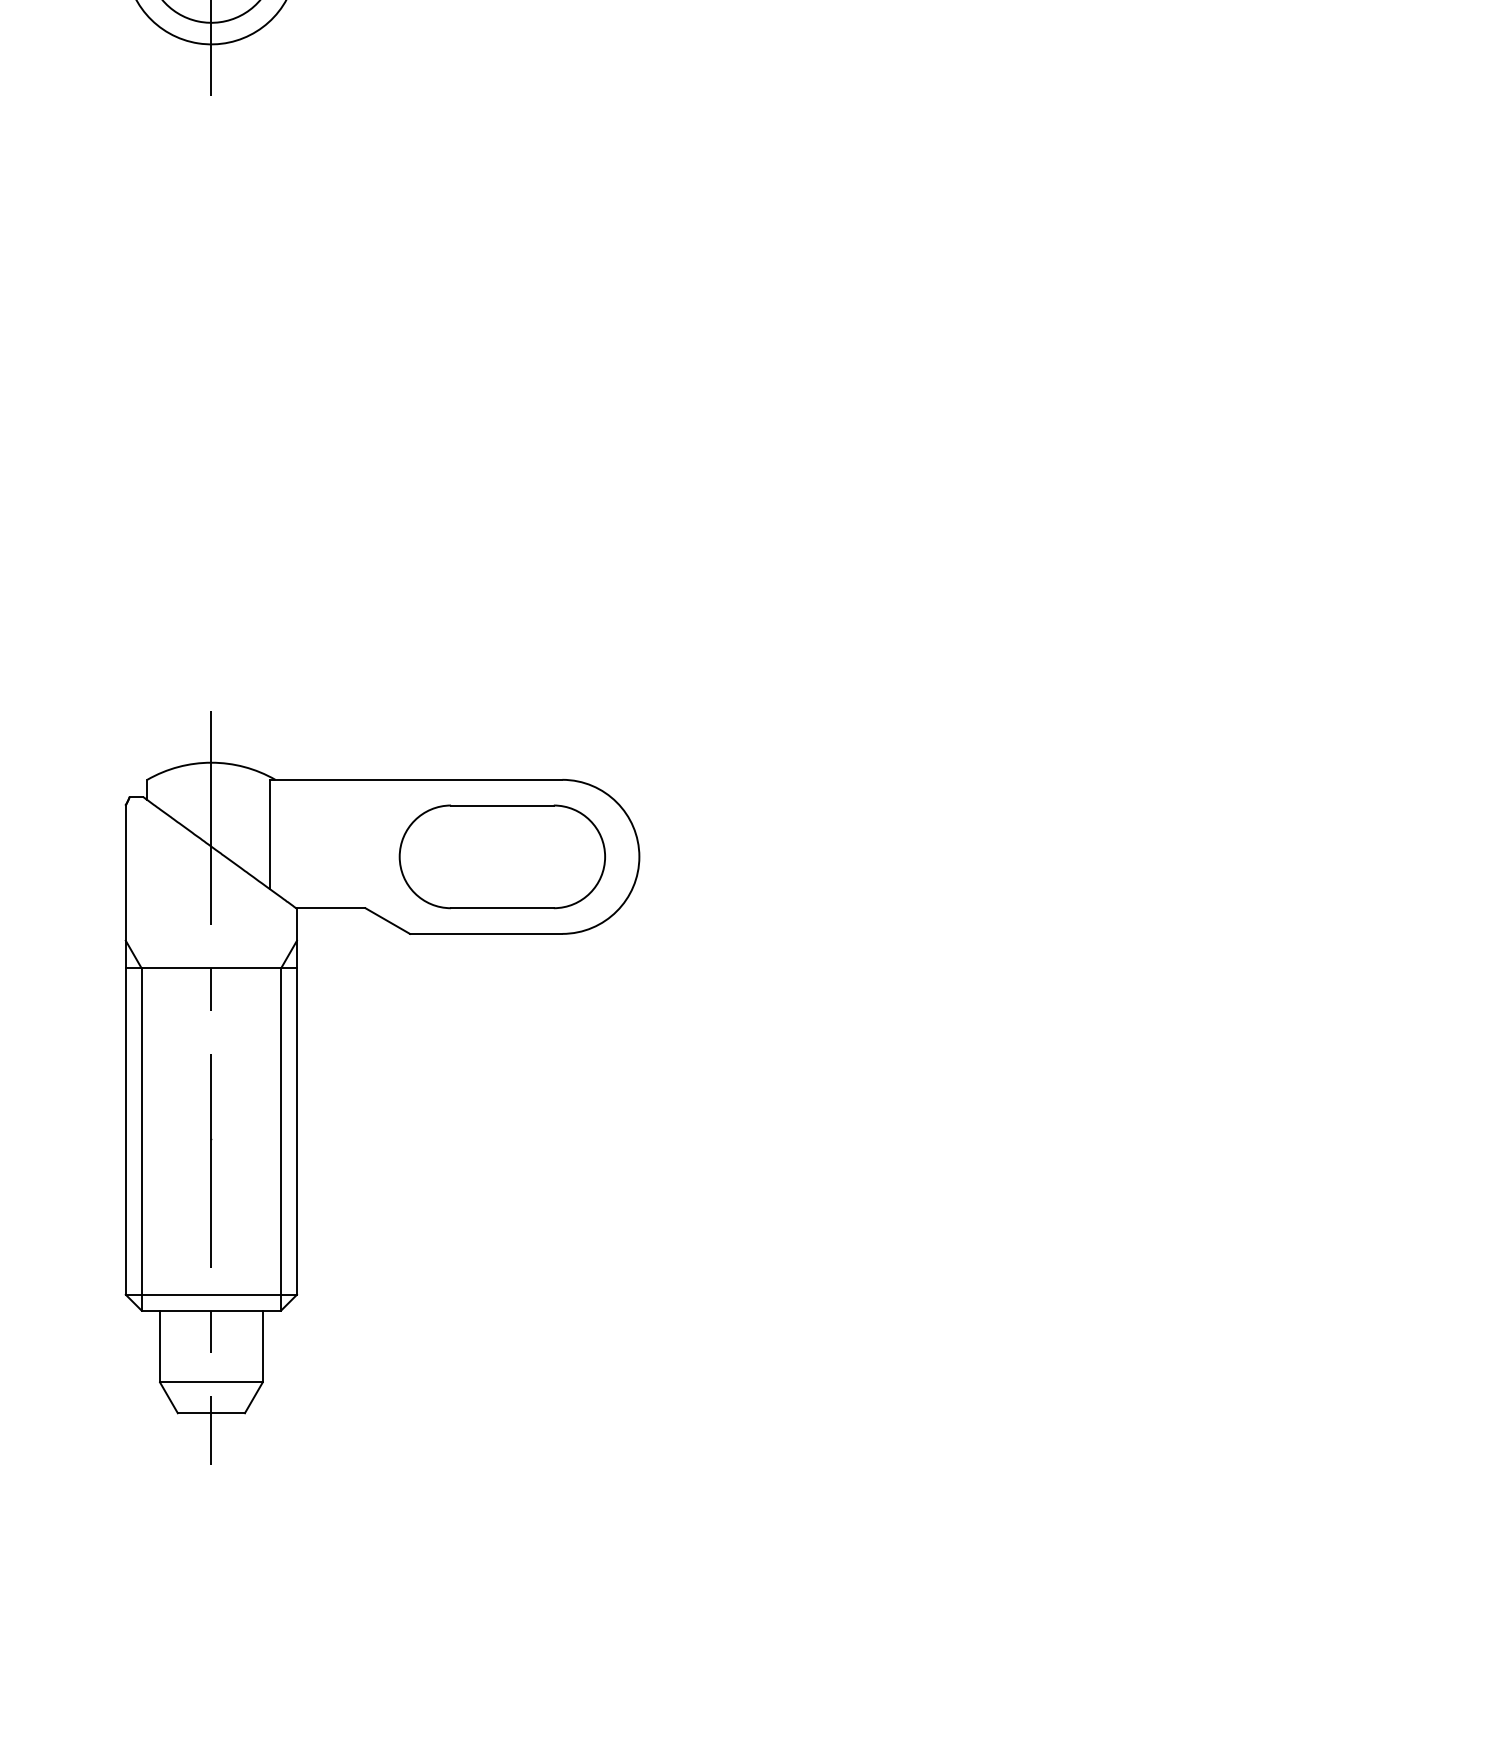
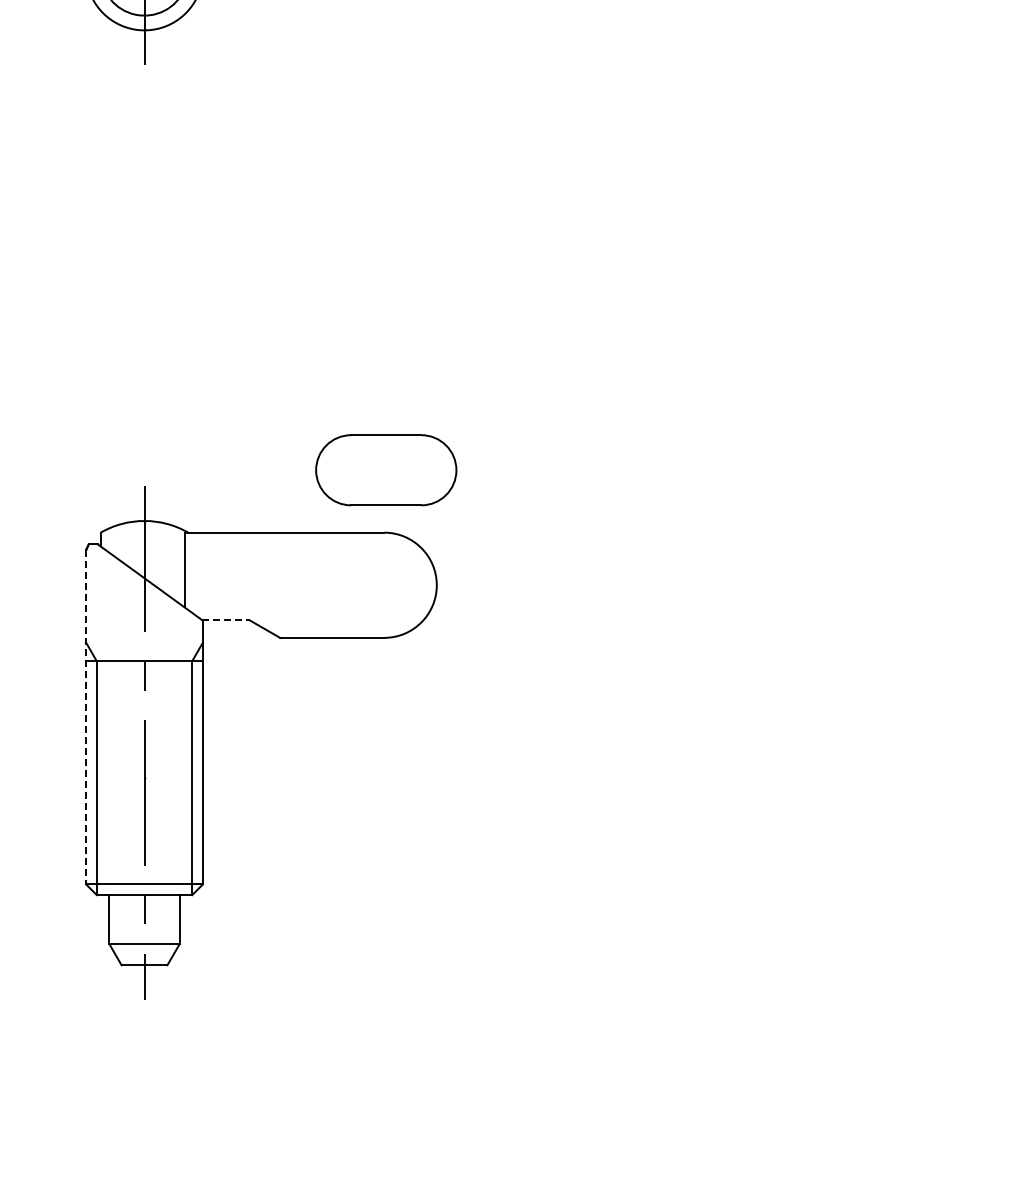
part: (502, 857) -> (386, 470), moved
line: (331, 908) -> (226, 620), solid -> dashed
line: (126, 1050) -> (86, 717), solid -> dashed

